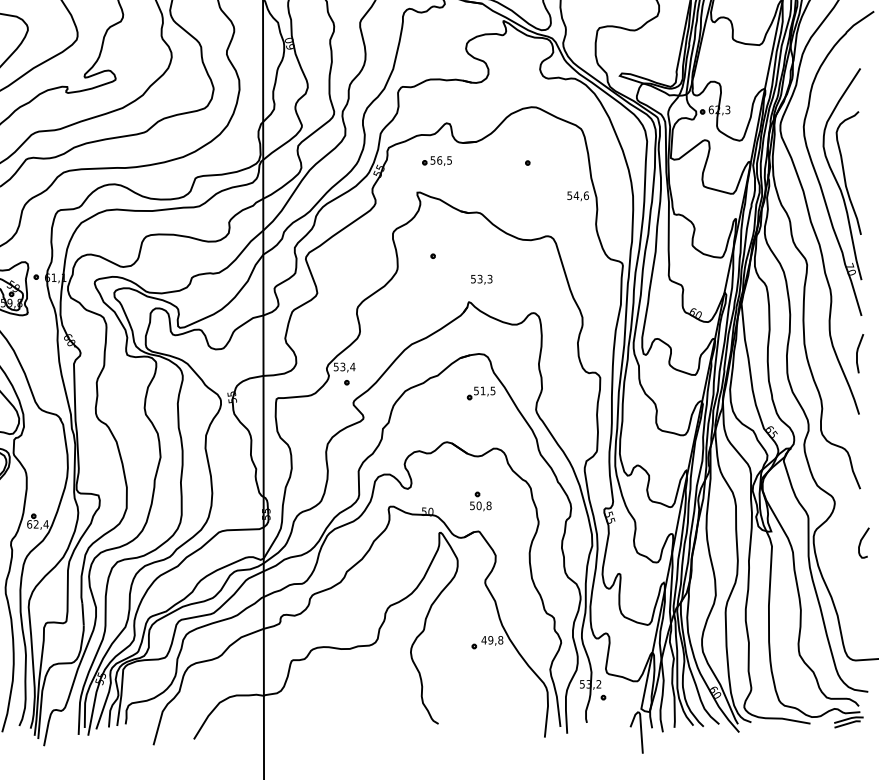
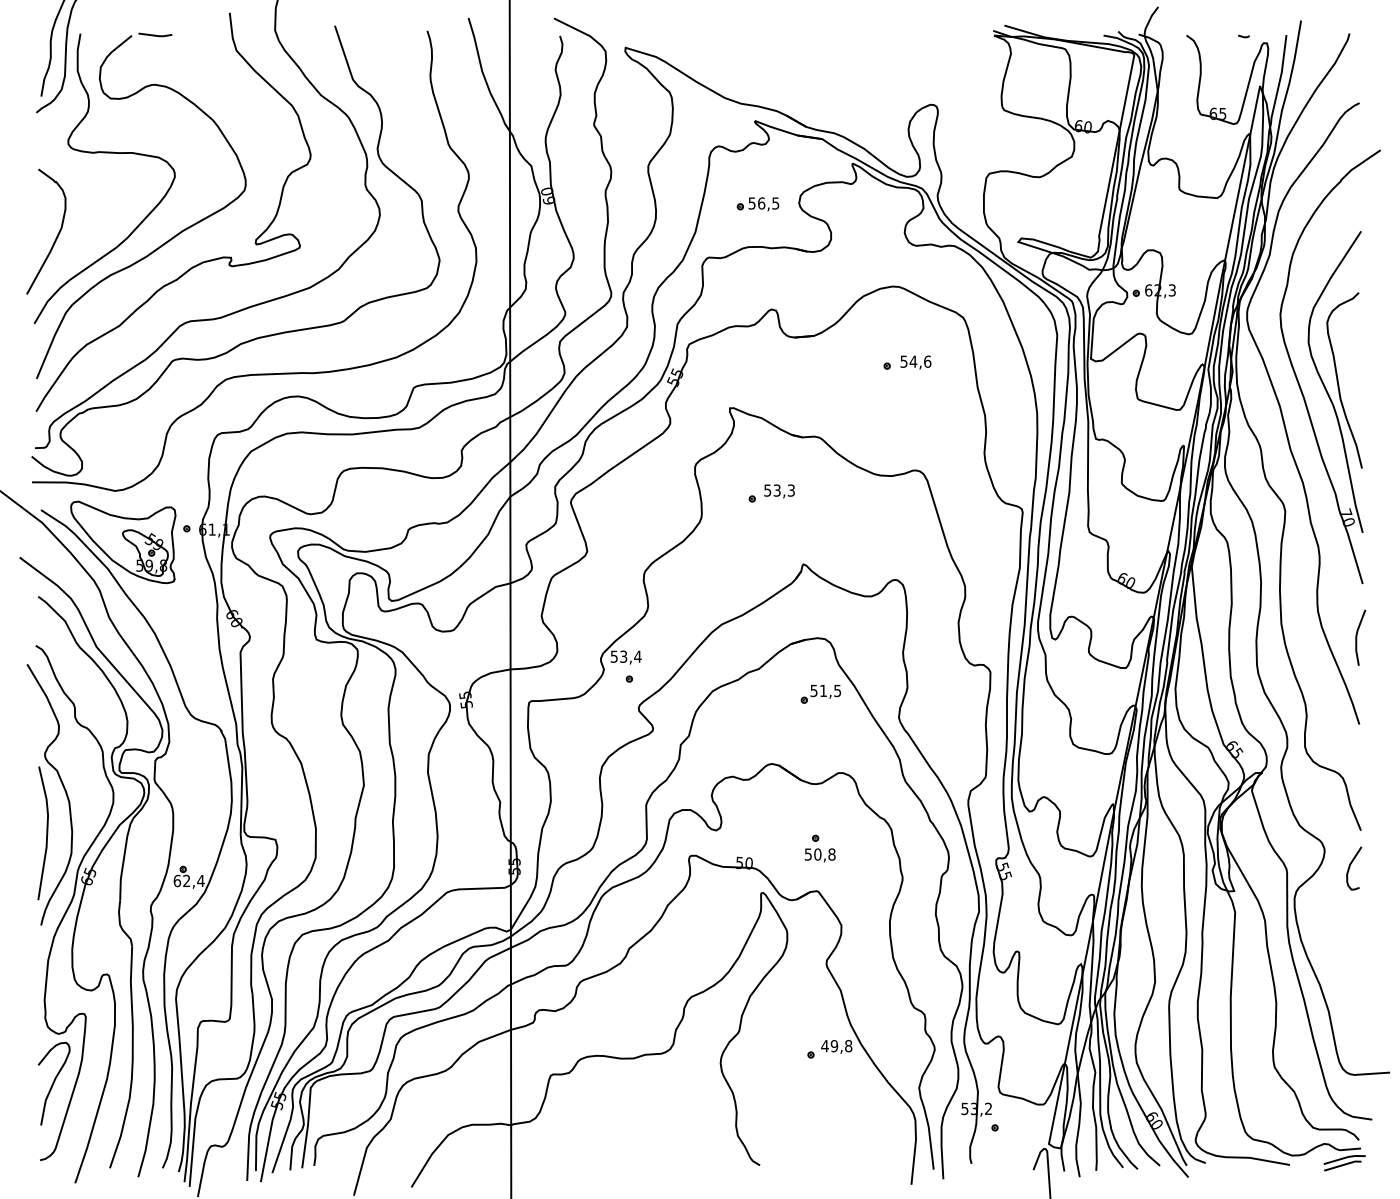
part: (436, 161) -> (757, 204), moved
text: (577, 196) -> (915, 362), moved
text: (481, 279) -> (779, 491), moved
curve: (861, 542) -> (1350, 867), moved

